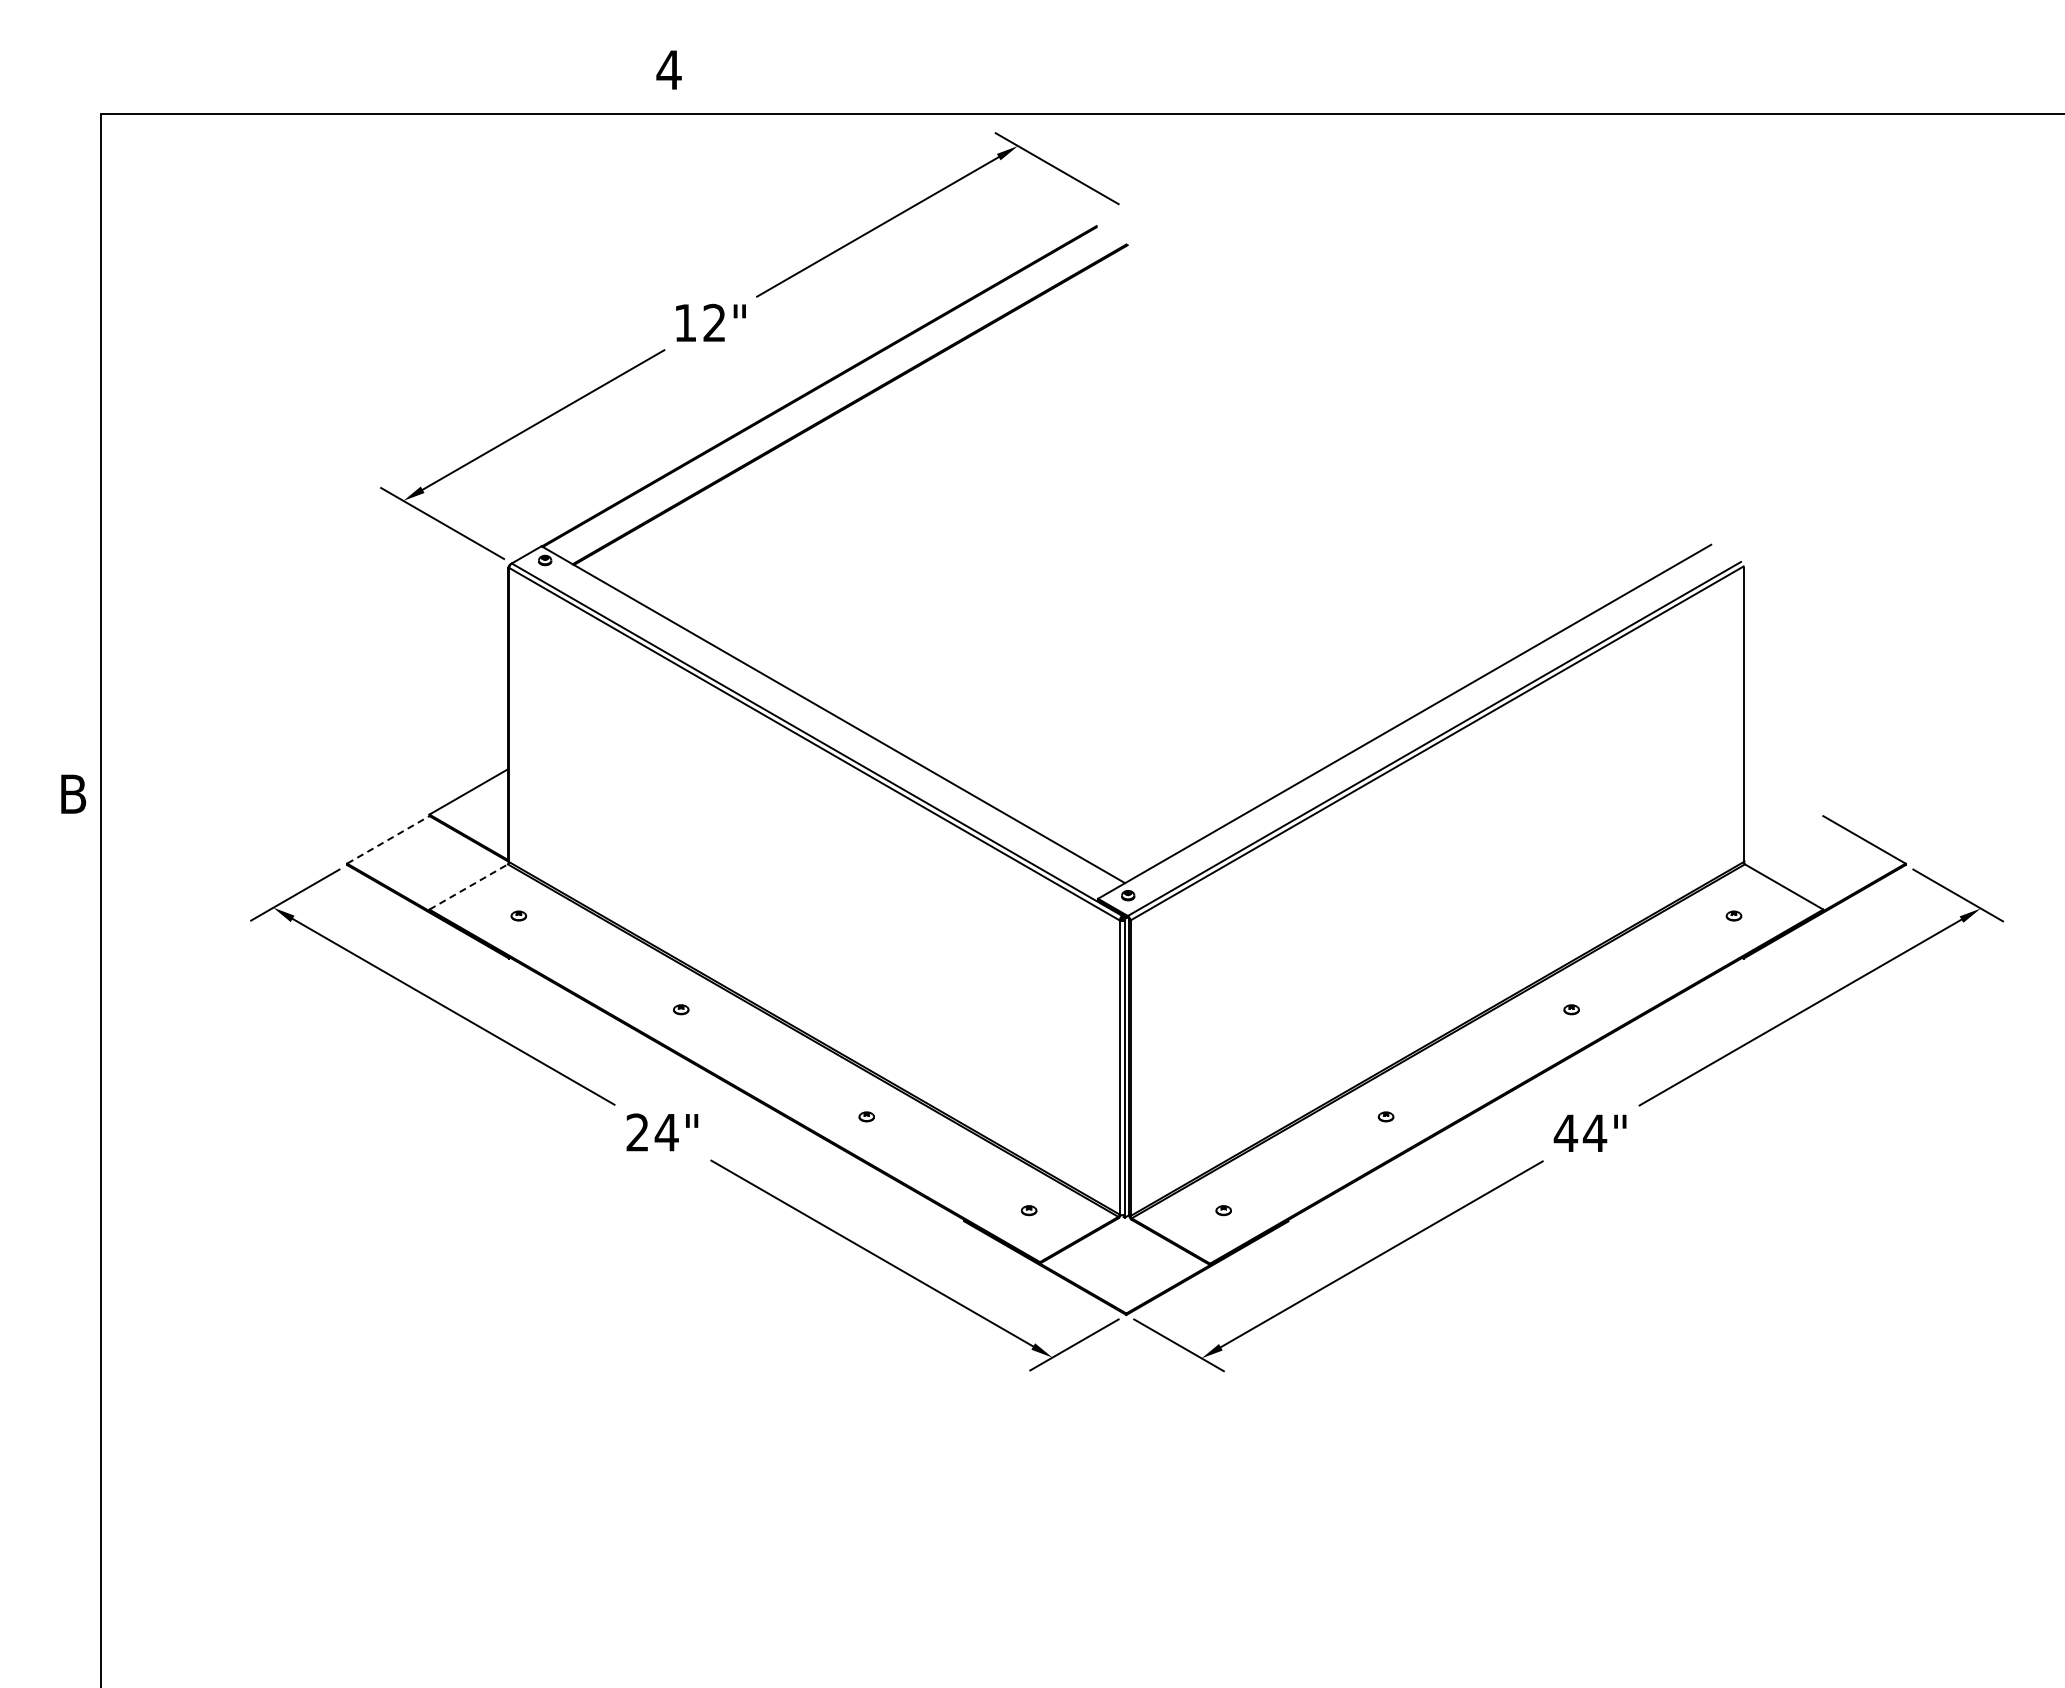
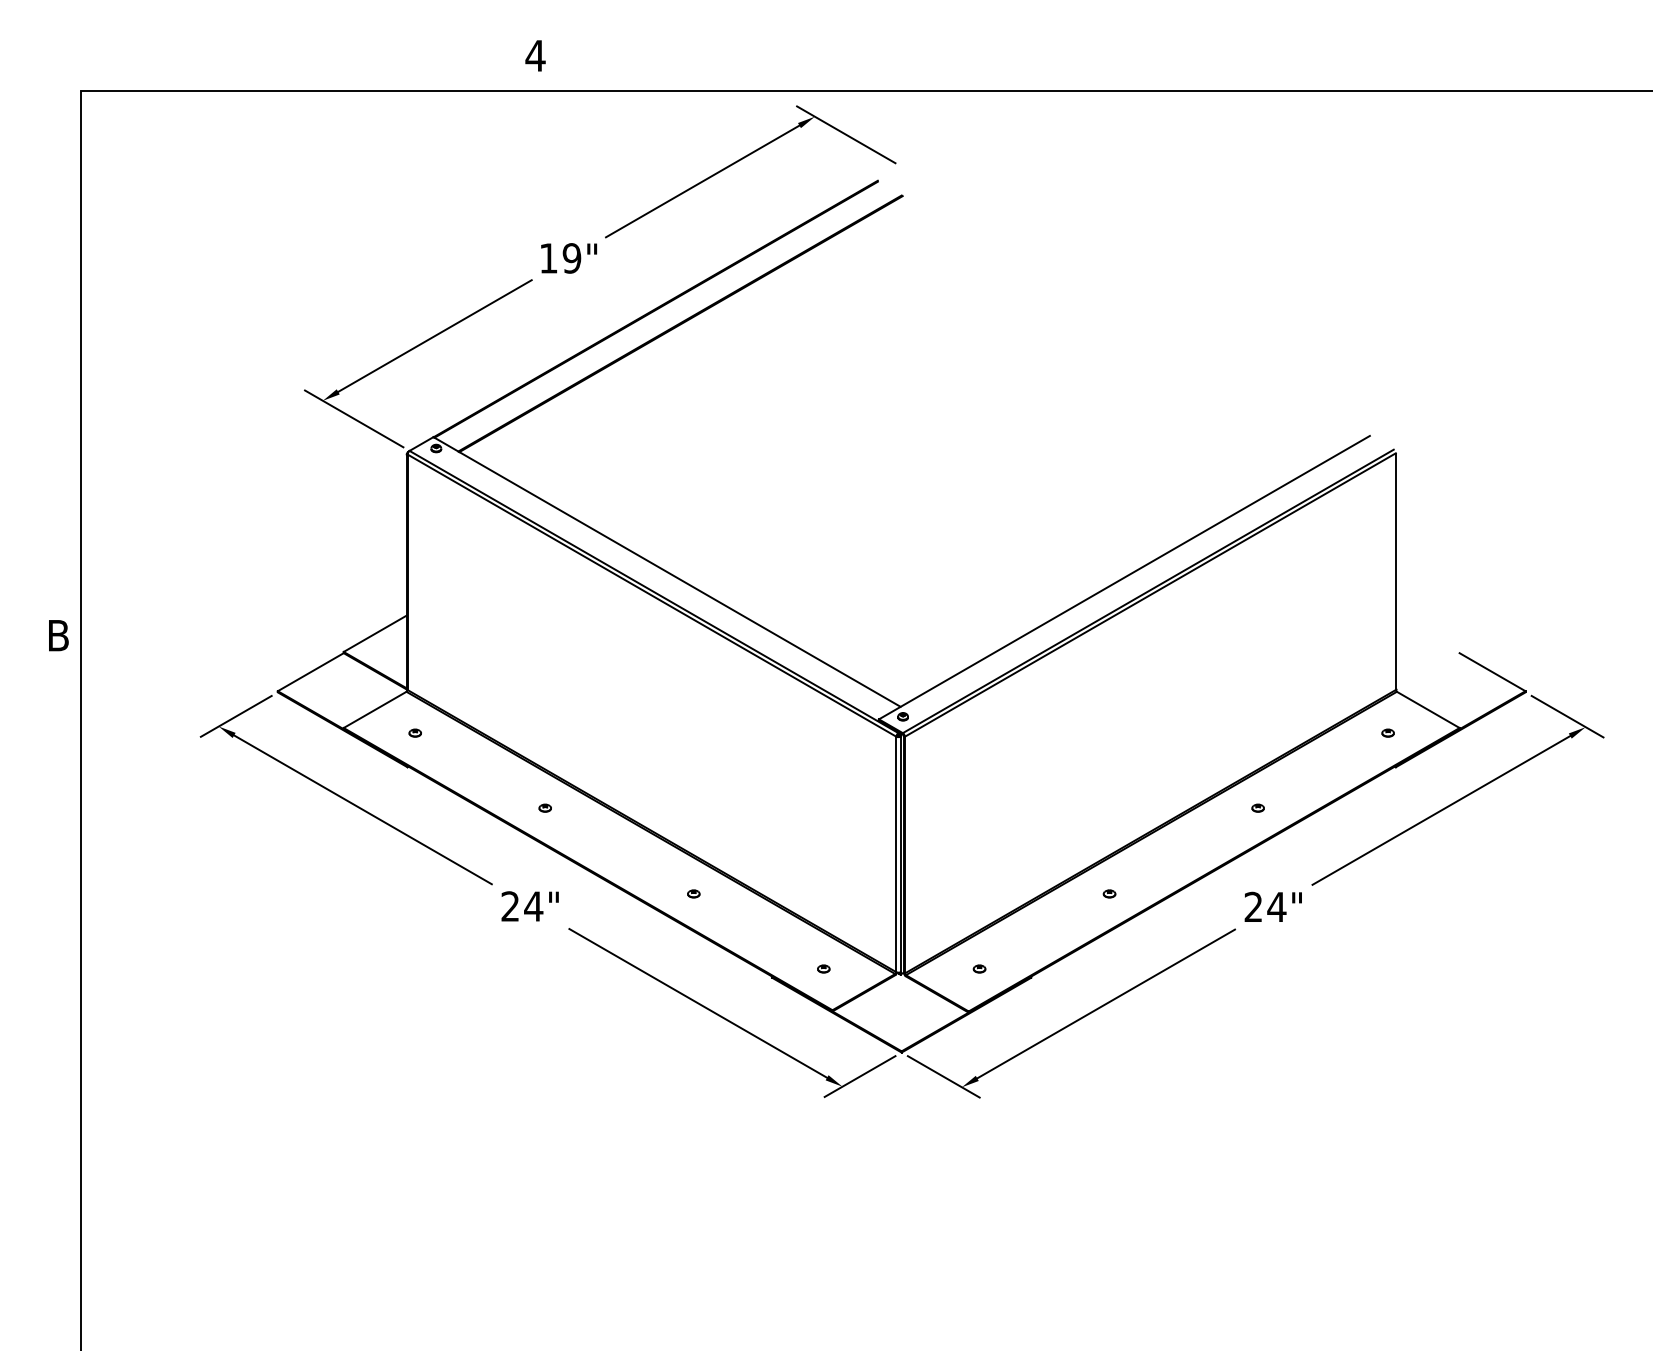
text: (714, 322) -> (571, 257), 12" -> 19"
line: (388, 839) -> (310, 671), dashed -> solid
line: (469, 886) -> (375, 709), dashed -> solid
text: (1565, 1132) -> (1253, 906), 44" -> 24"

